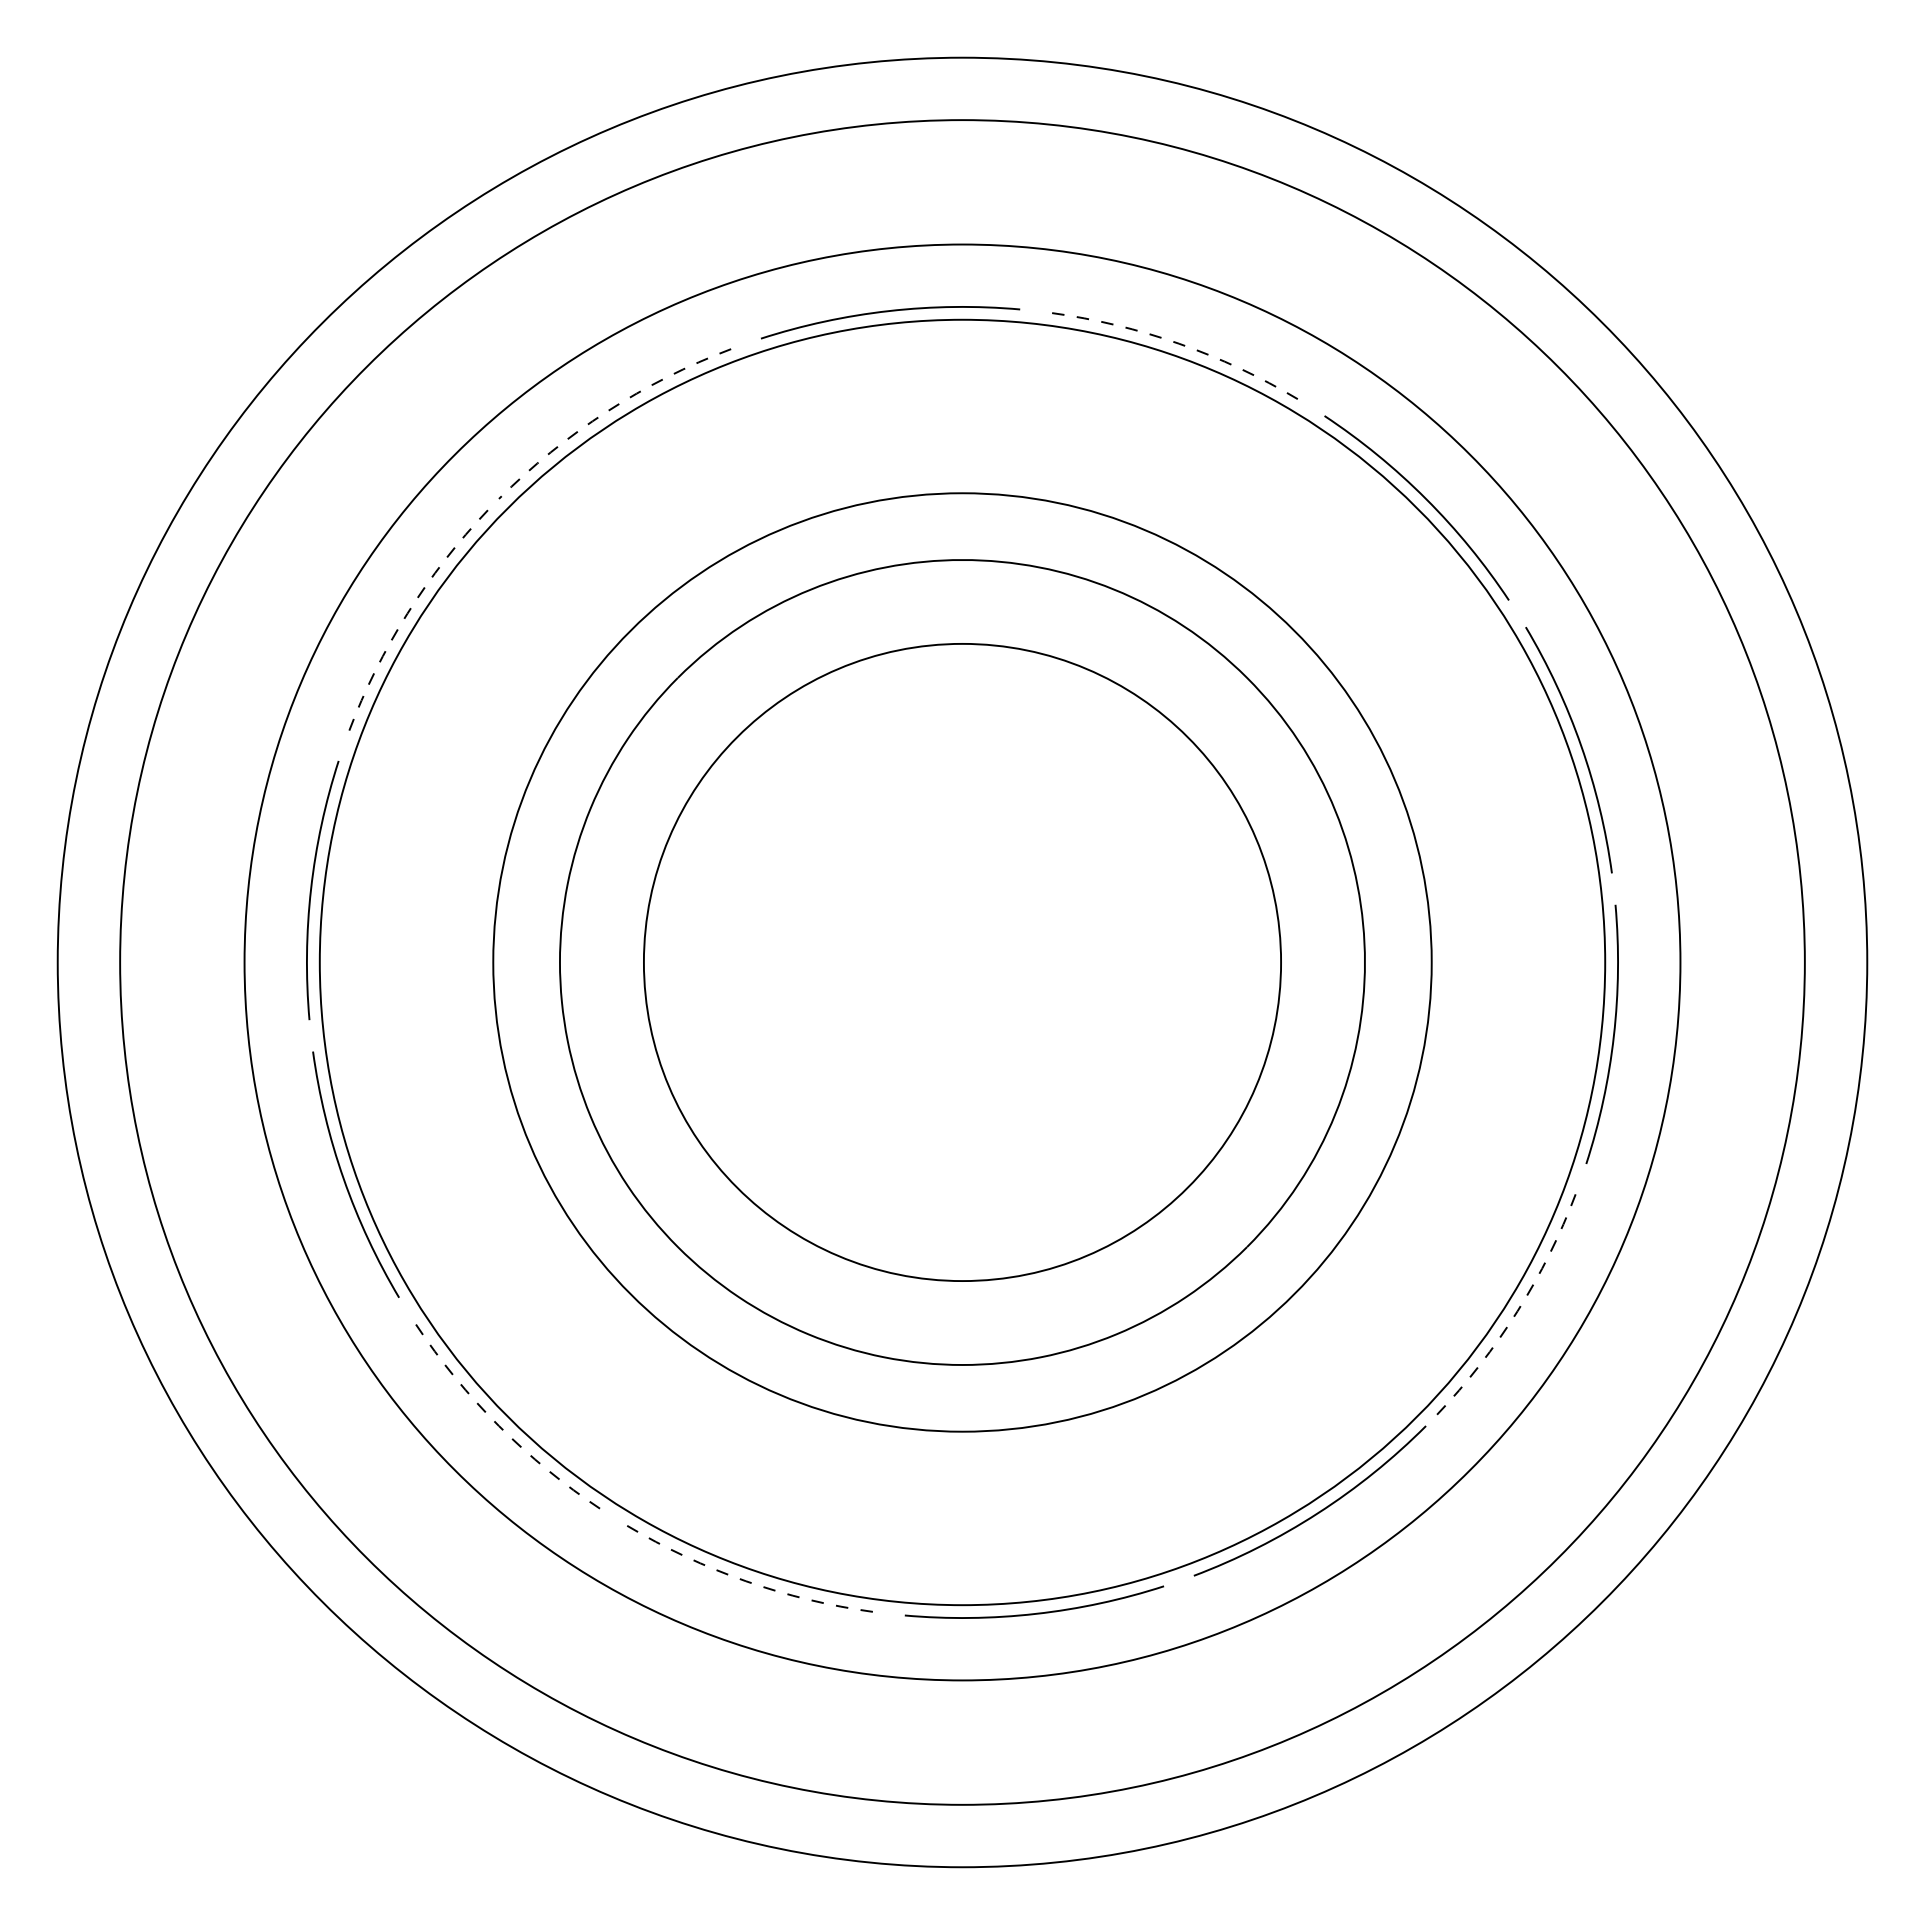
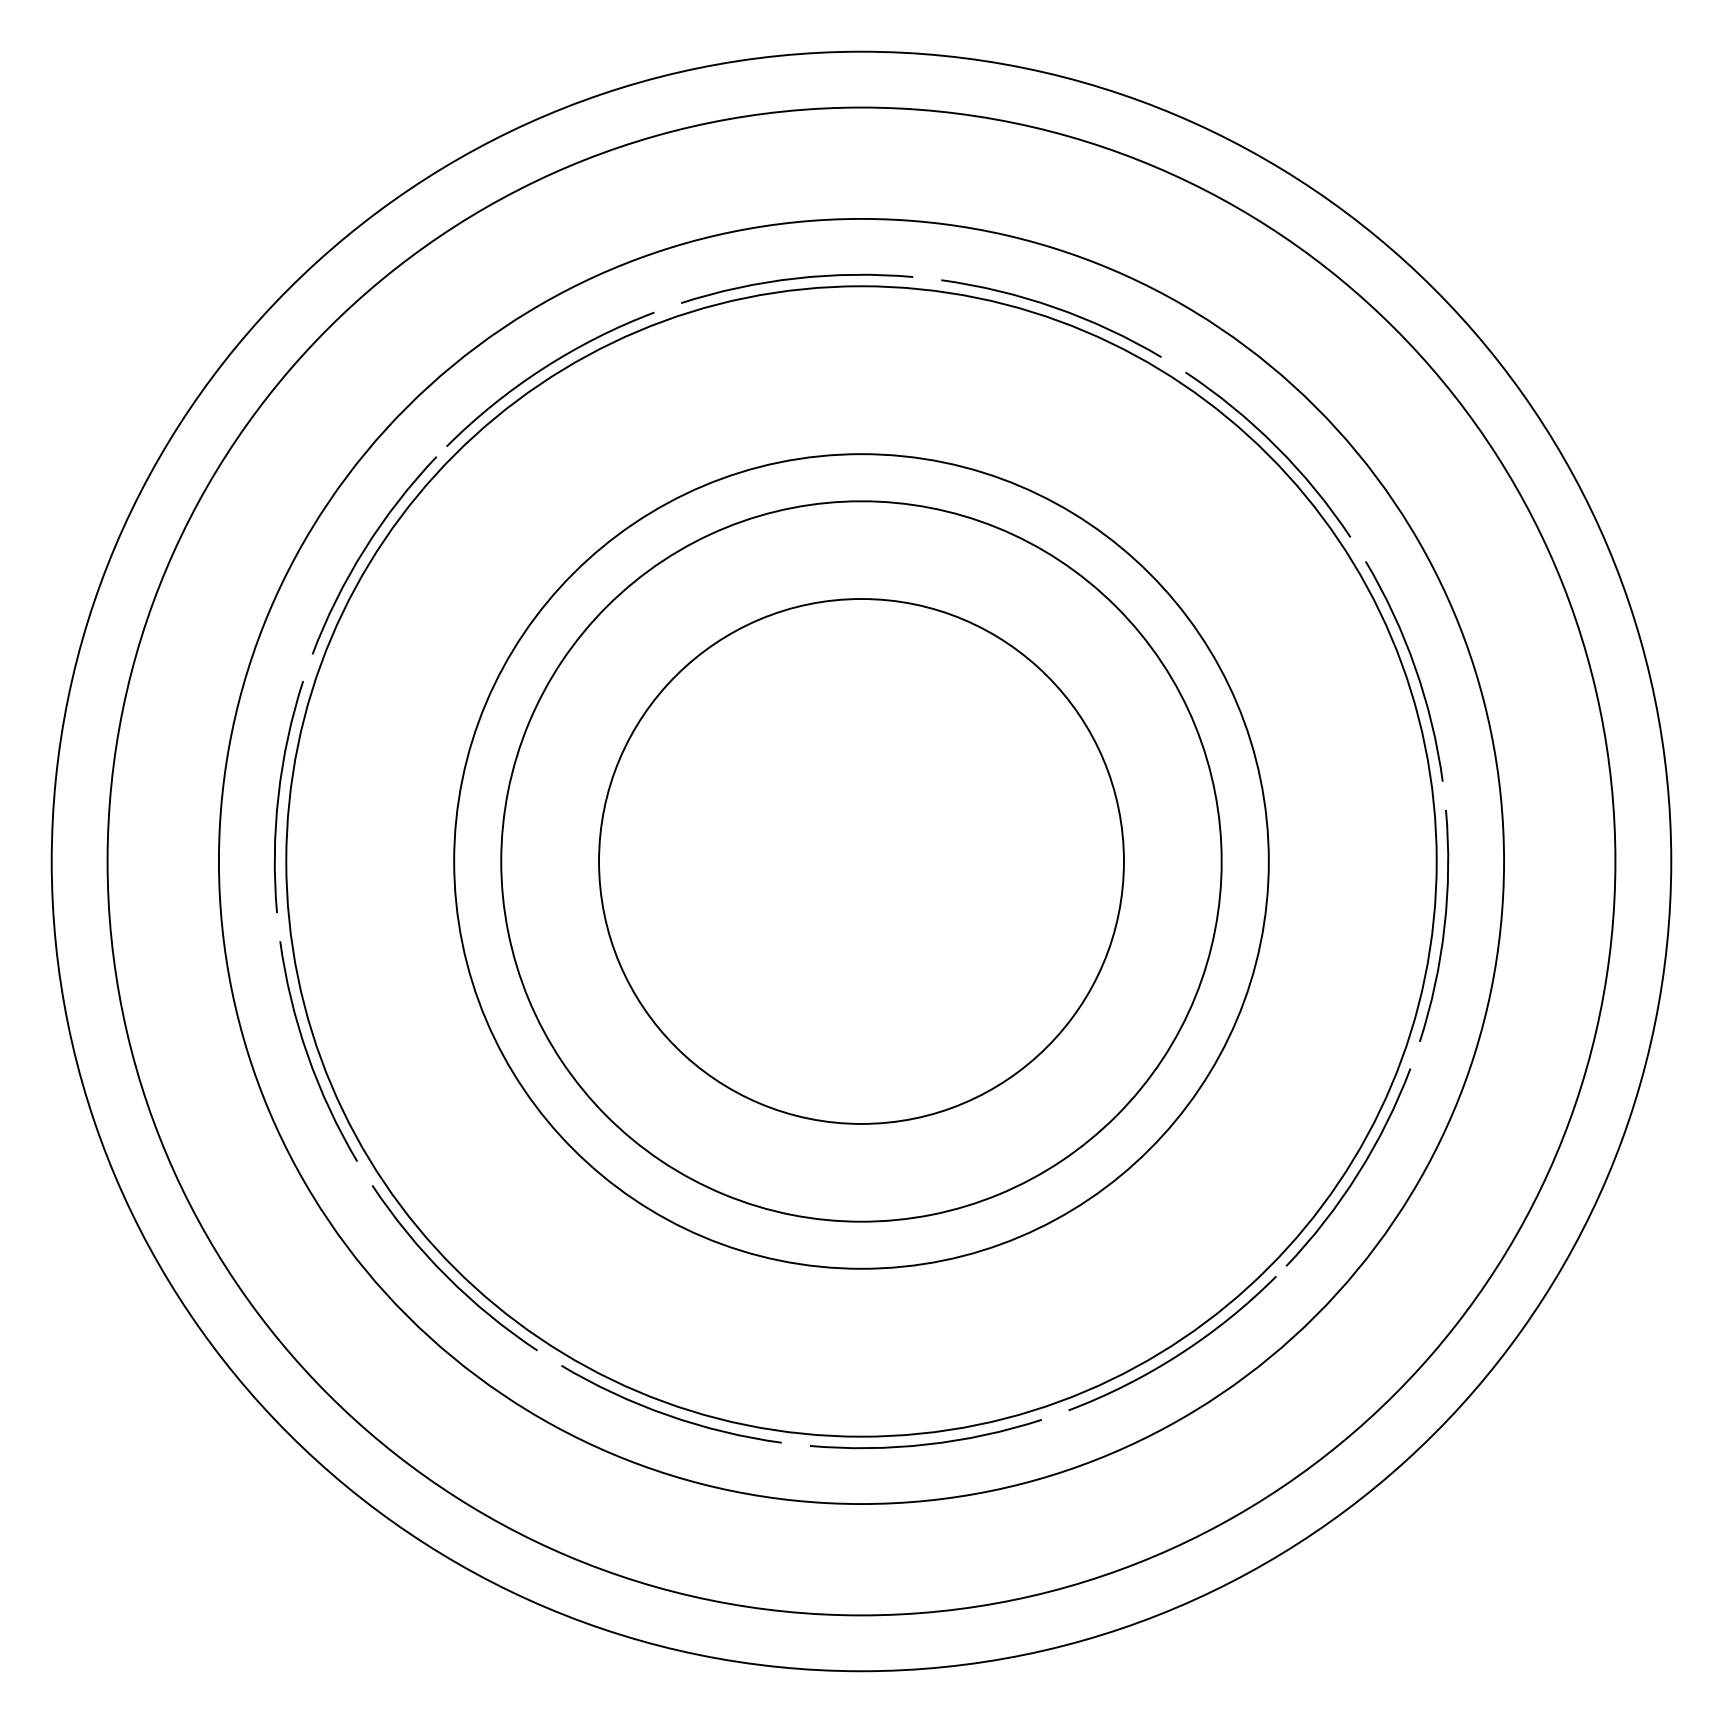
arc: (1179, 343) -> (1055, 307), dashed -> solid
arc: (607, 411) -> (543, 368), dashed -> solid
arc: (407, 613) -> (364, 549), dashed -> solid
circle: (962, 962) -> (861, 861), size x0.62
circle: (962, 962) -> (861, 861), size x1.43
arc: (1517, 1311) -> (1358, 1173), dashed -> solid
arc: (498, 1426) -> (446, 1276), dashed -> solid
arc: (745, 1581) -> (667, 1415), dashed -> solid

